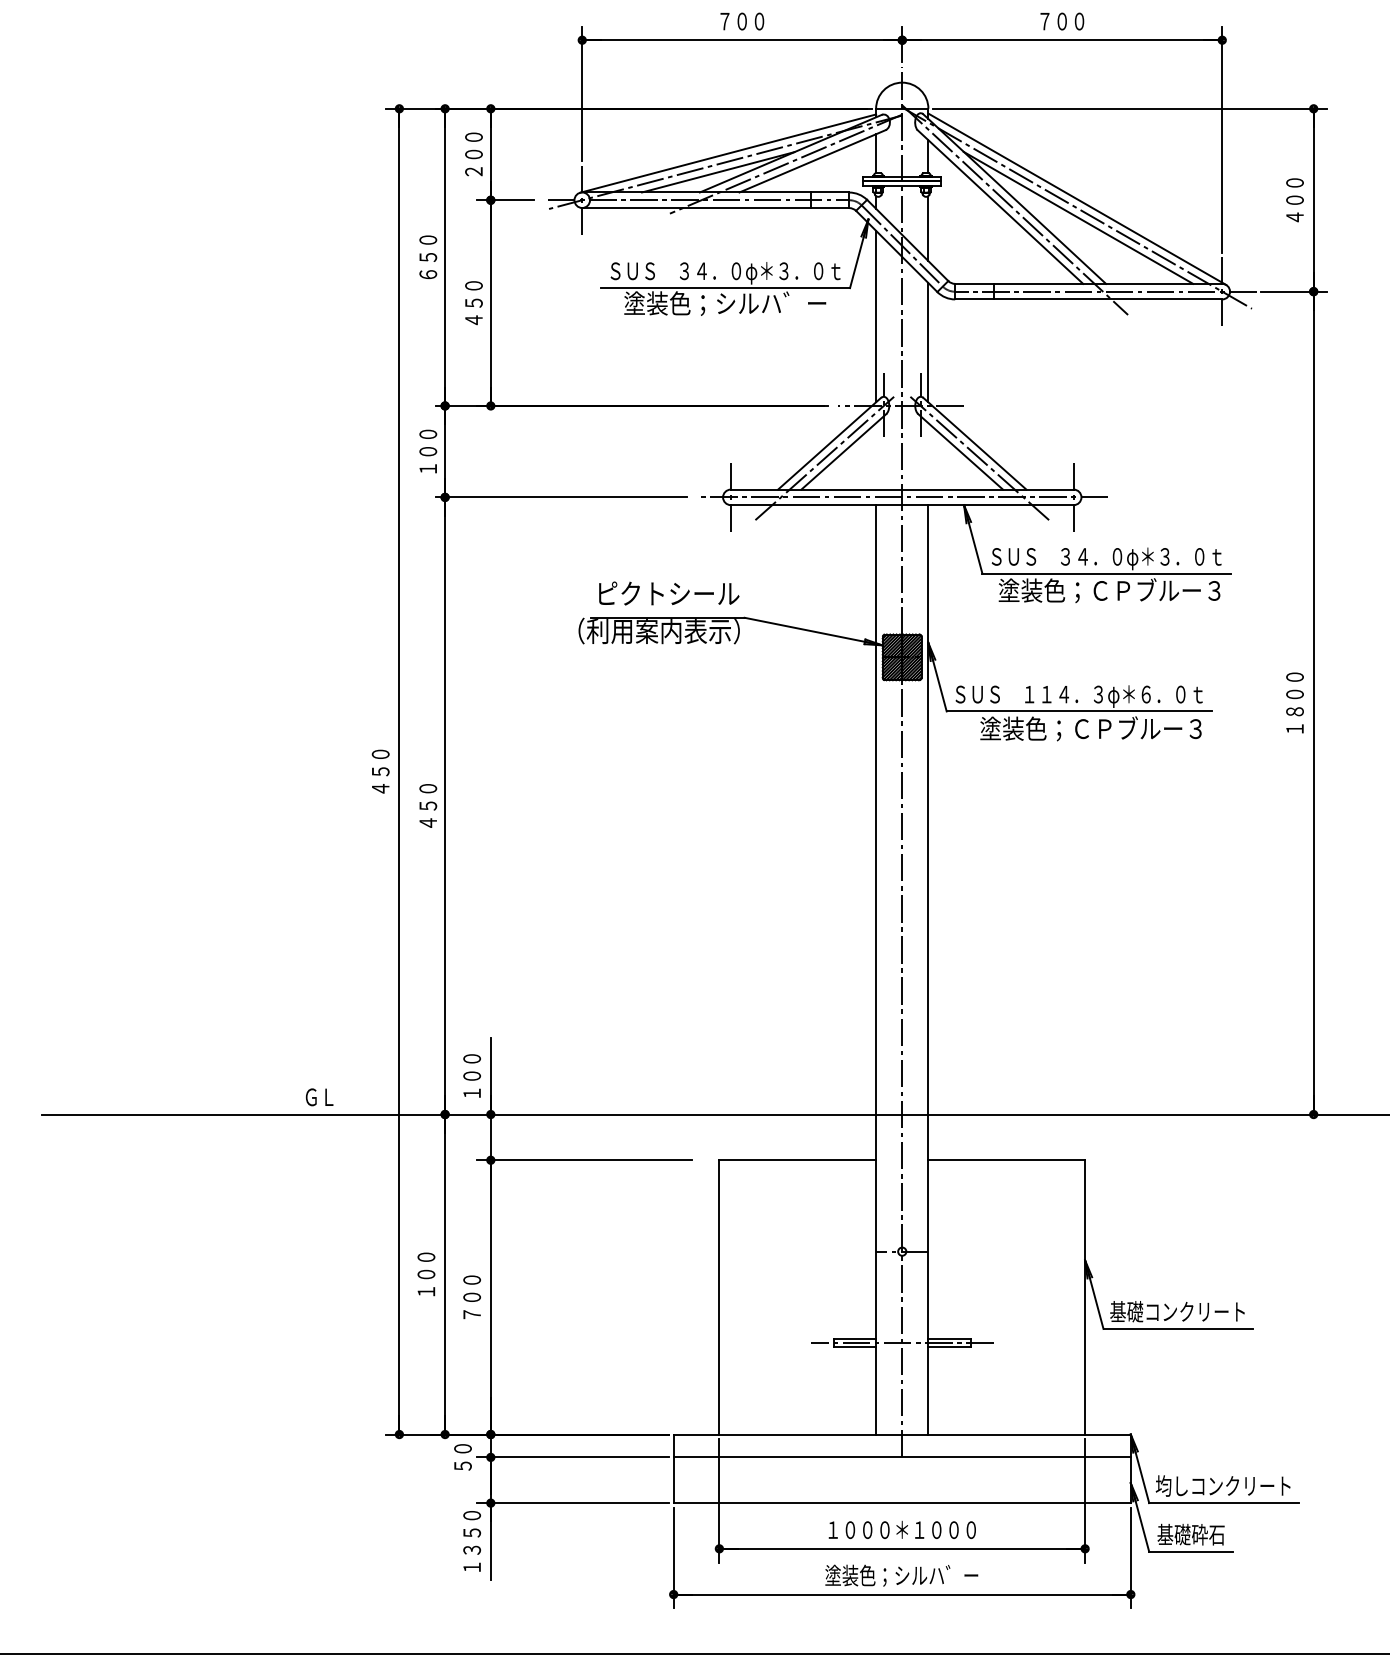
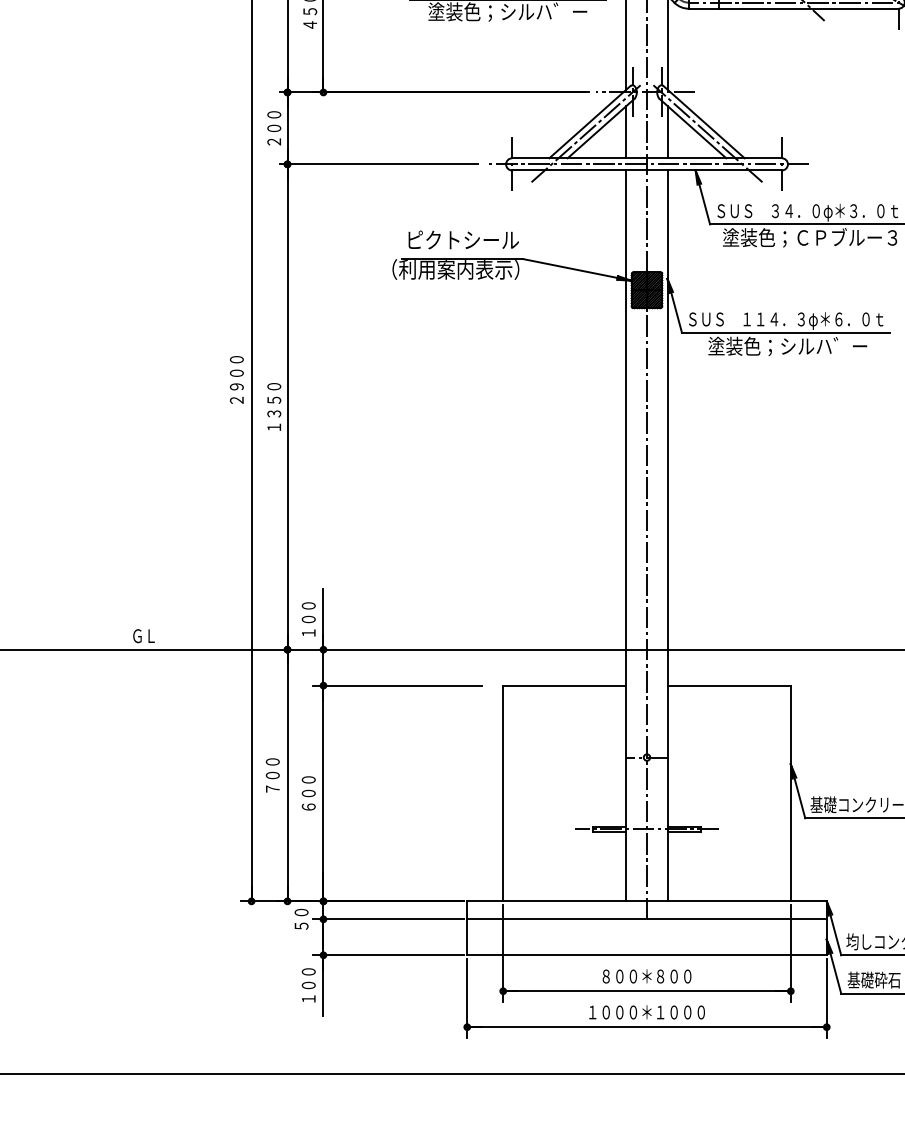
line: (876, 456) -> (626, 132), added
line: (928, 456) -> (667, 132), added
text: (427, 469) -> (273, 142), １００ -> ２００
text: (1137, 727) -> (832, 345), 塗装色；ＣＰブルー３ -> 塗装色；シルハ゛ー
text: (380, 771) -> (236, 379), ４５０ -> ２９００
text: (428, 805) -> (274, 406), ４５０ -> １３５０
text: (319, 1097) -> (143, 636), moved
text: (426, 1291) -> (272, 788), １００ -> ７００
text: (472, 1314) -> (309, 806), ７００ -> ６００
text: (901, 1530) -> (646, 976), １０００＊１０００ -> ８００＊８００
text: (472, 1541) -> (309, 985), １３５０ -> １００
text: (901, 1575) -> (646, 1012), 塗装色；シルハ゛ー -> １０００＊１０００

